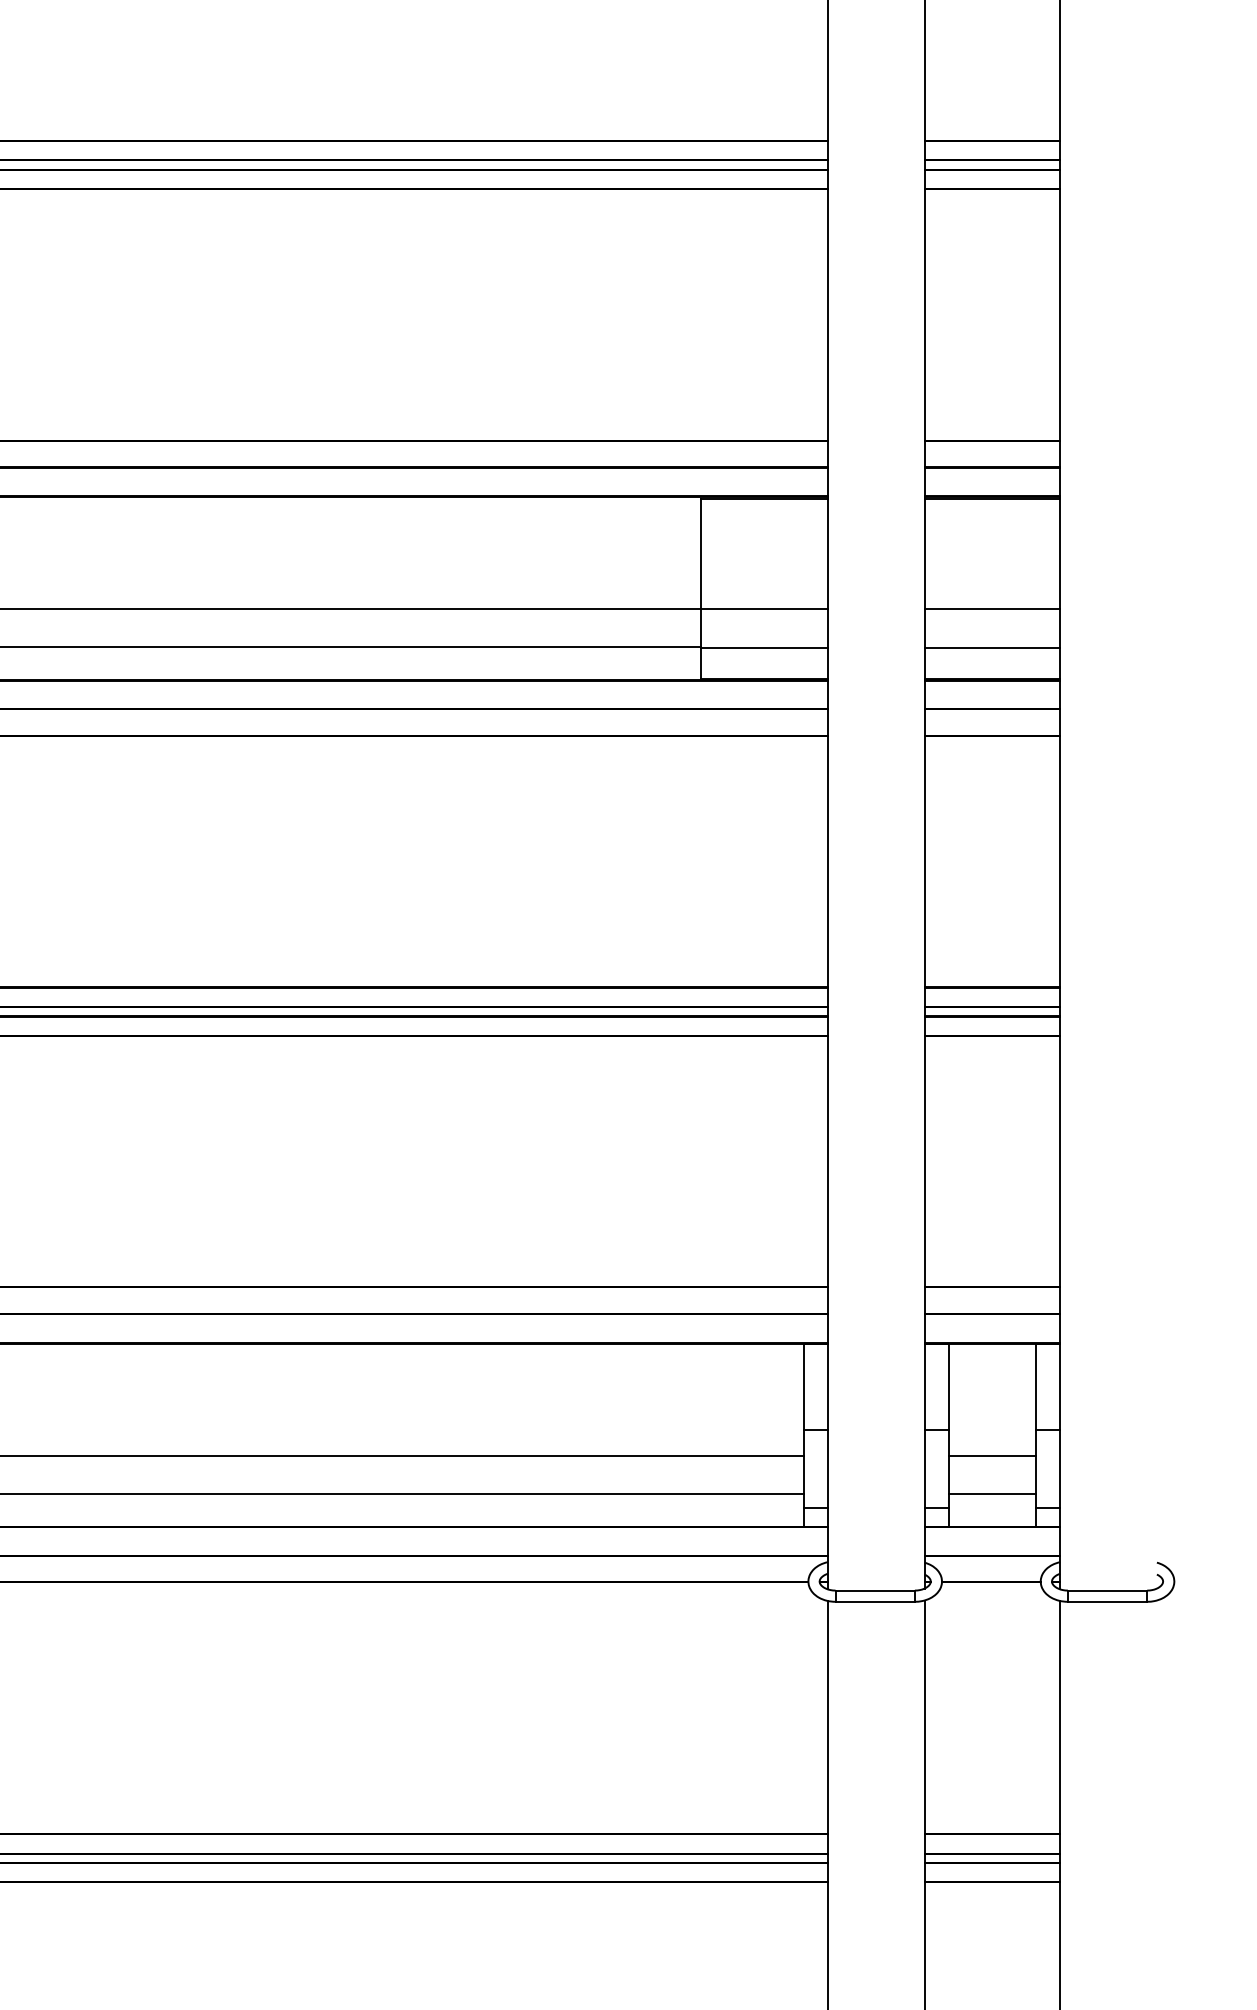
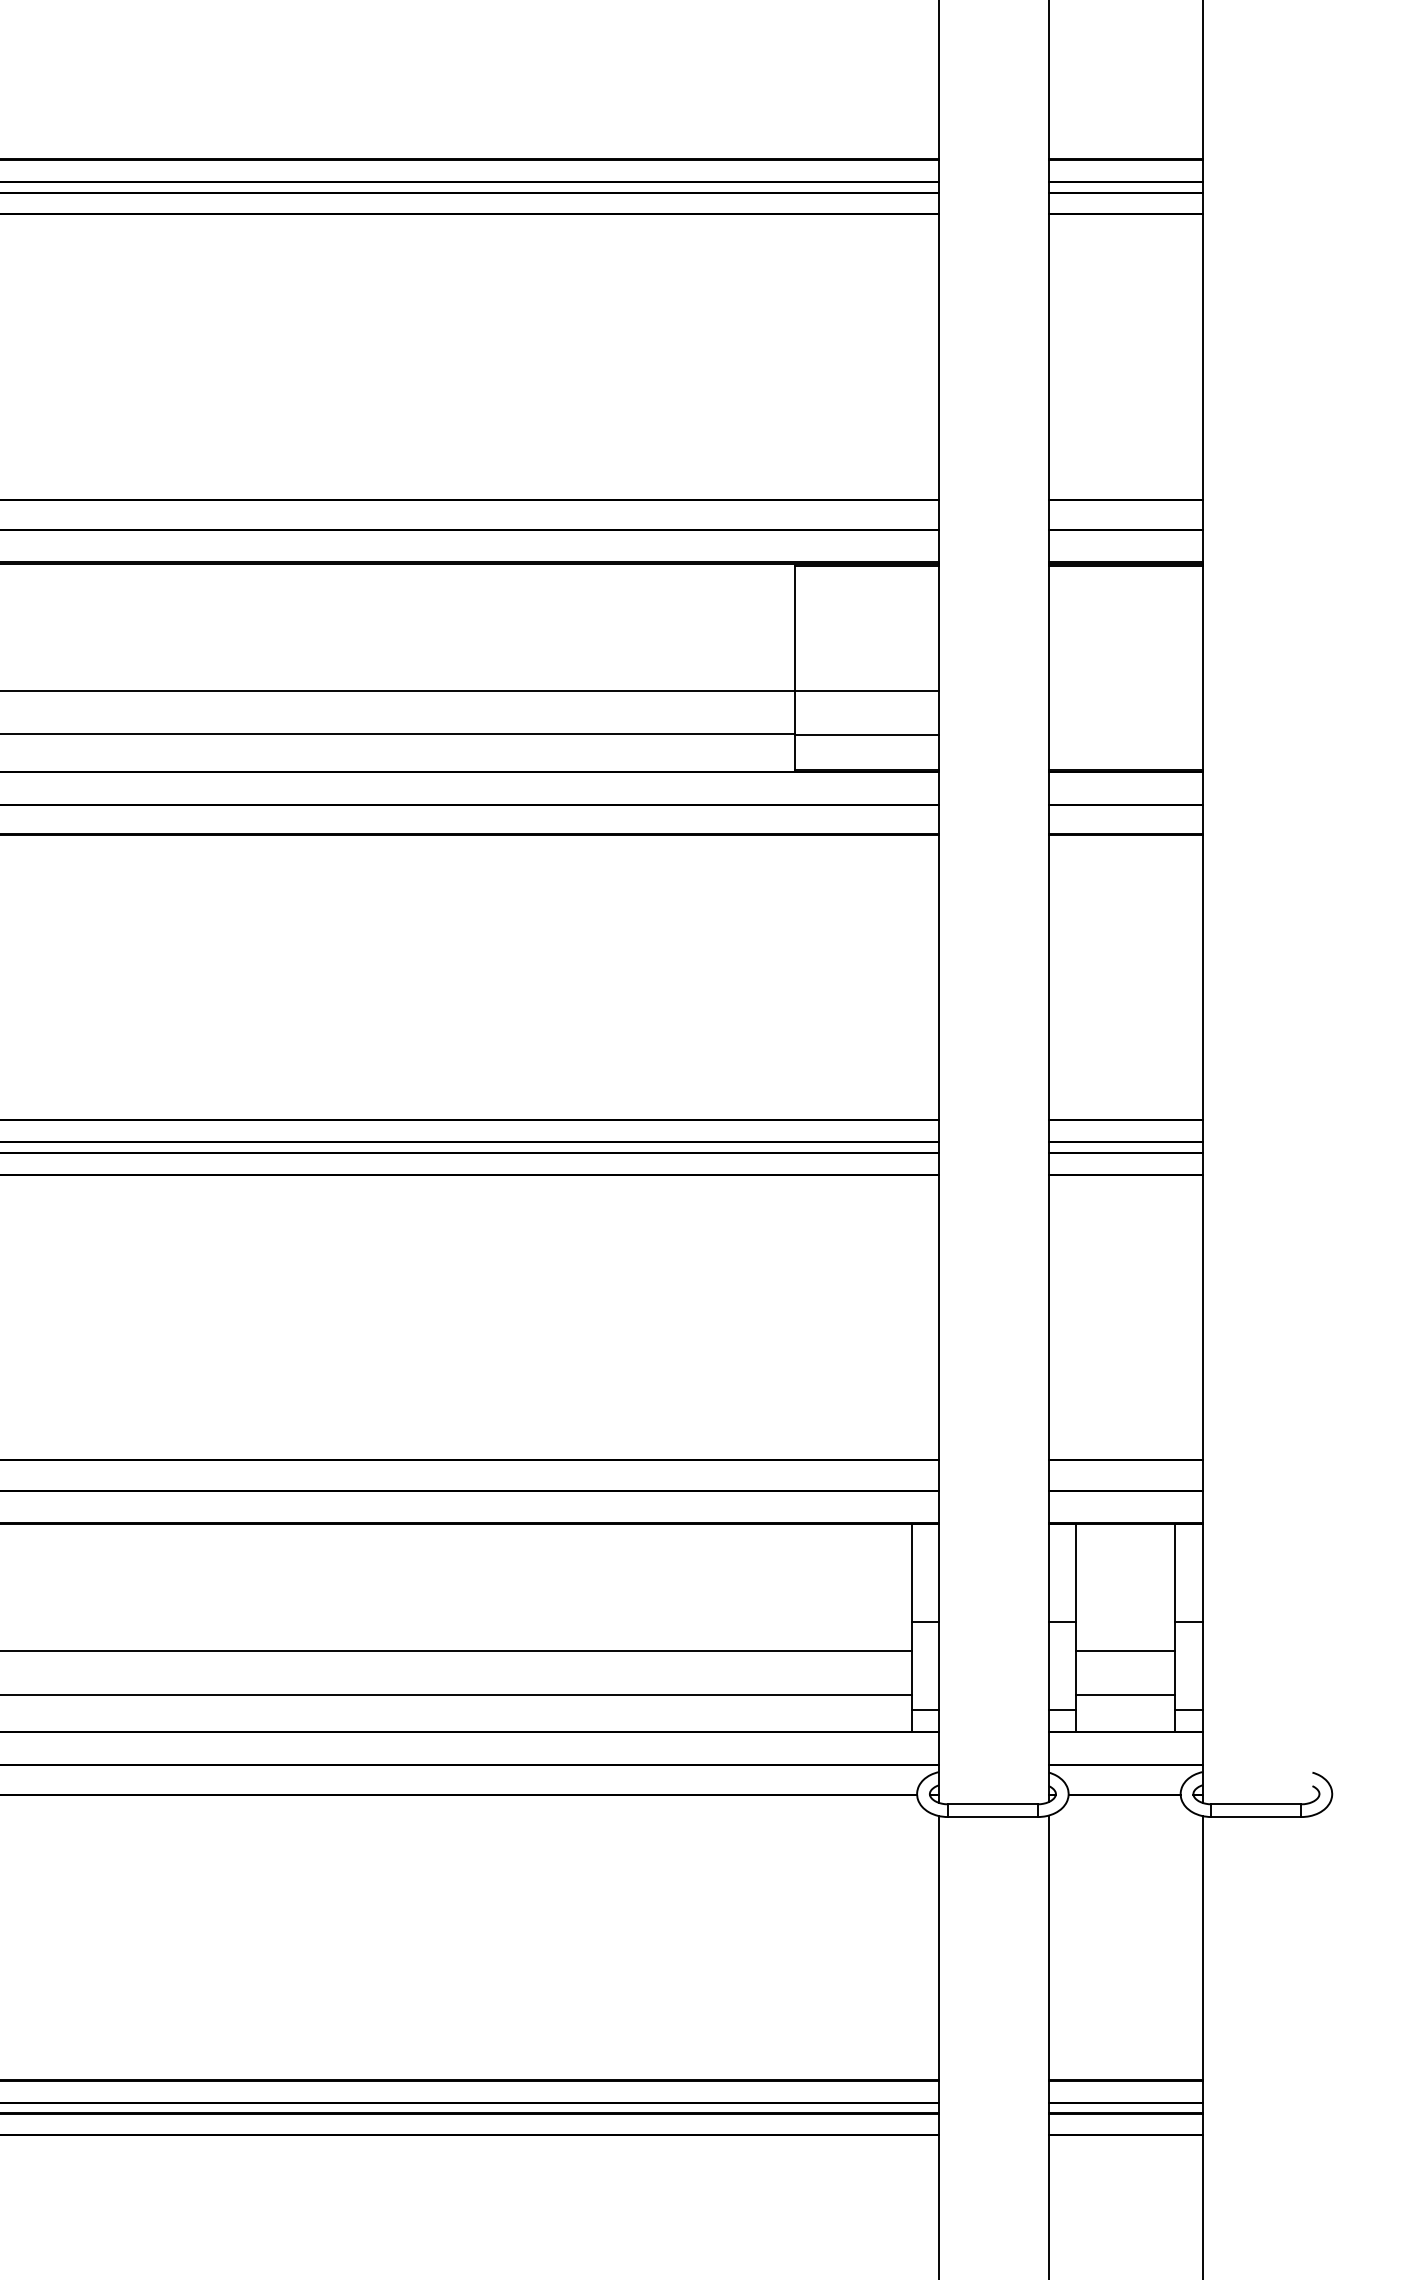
line: (992, 608) -> (1125, 690), removed
line: (992, 647) -> (1125, 734), removed

